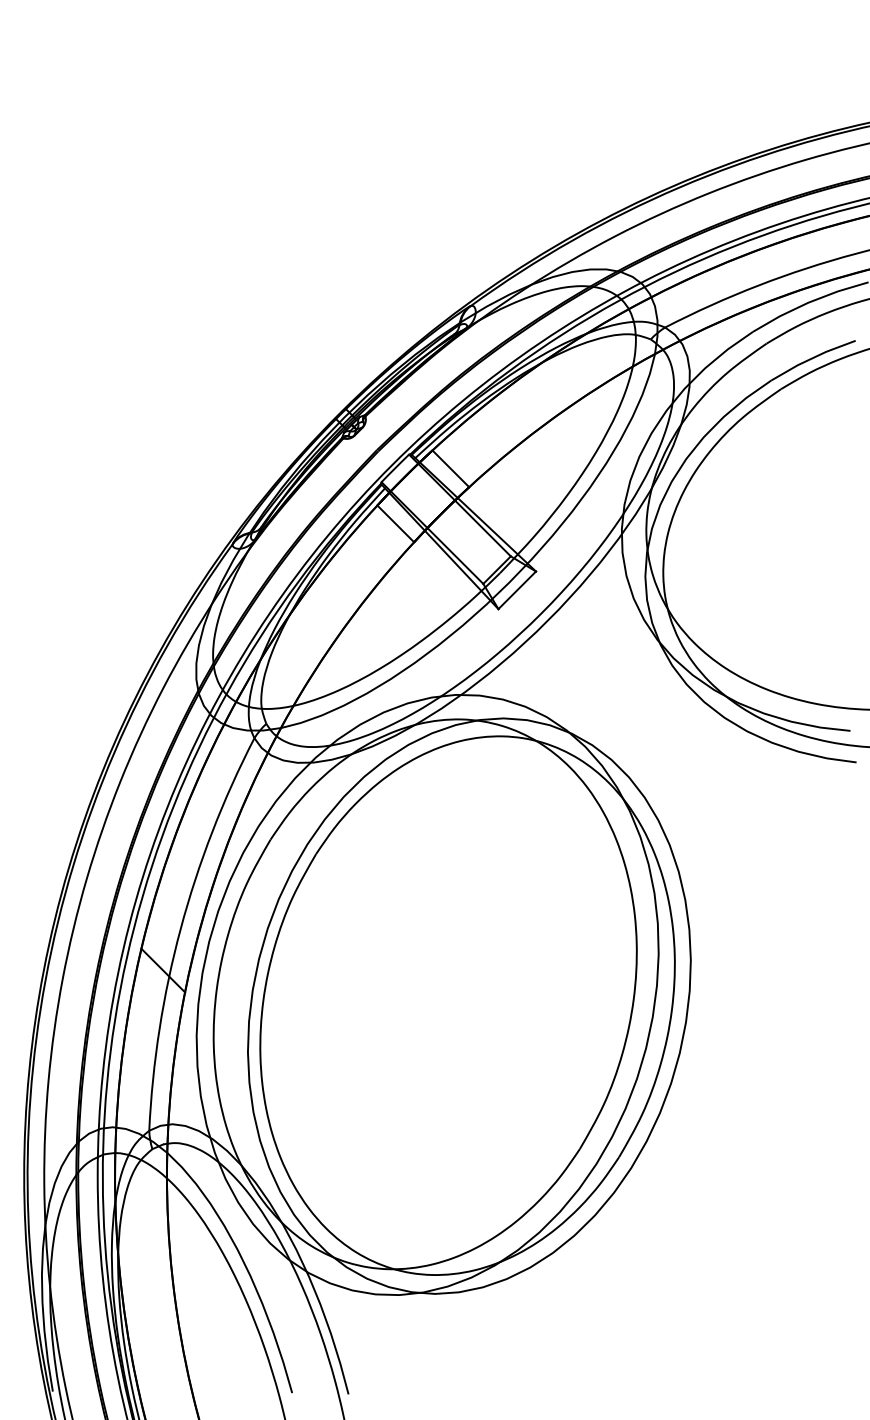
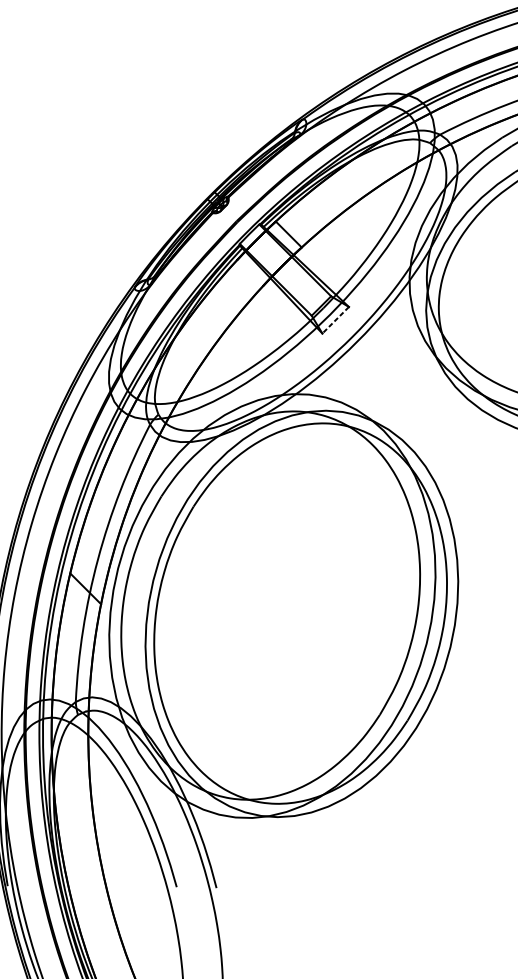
line: (395, 523) -> (249, 273), removed
line: (517, 590) -> (335, 320), solid -> dashed

